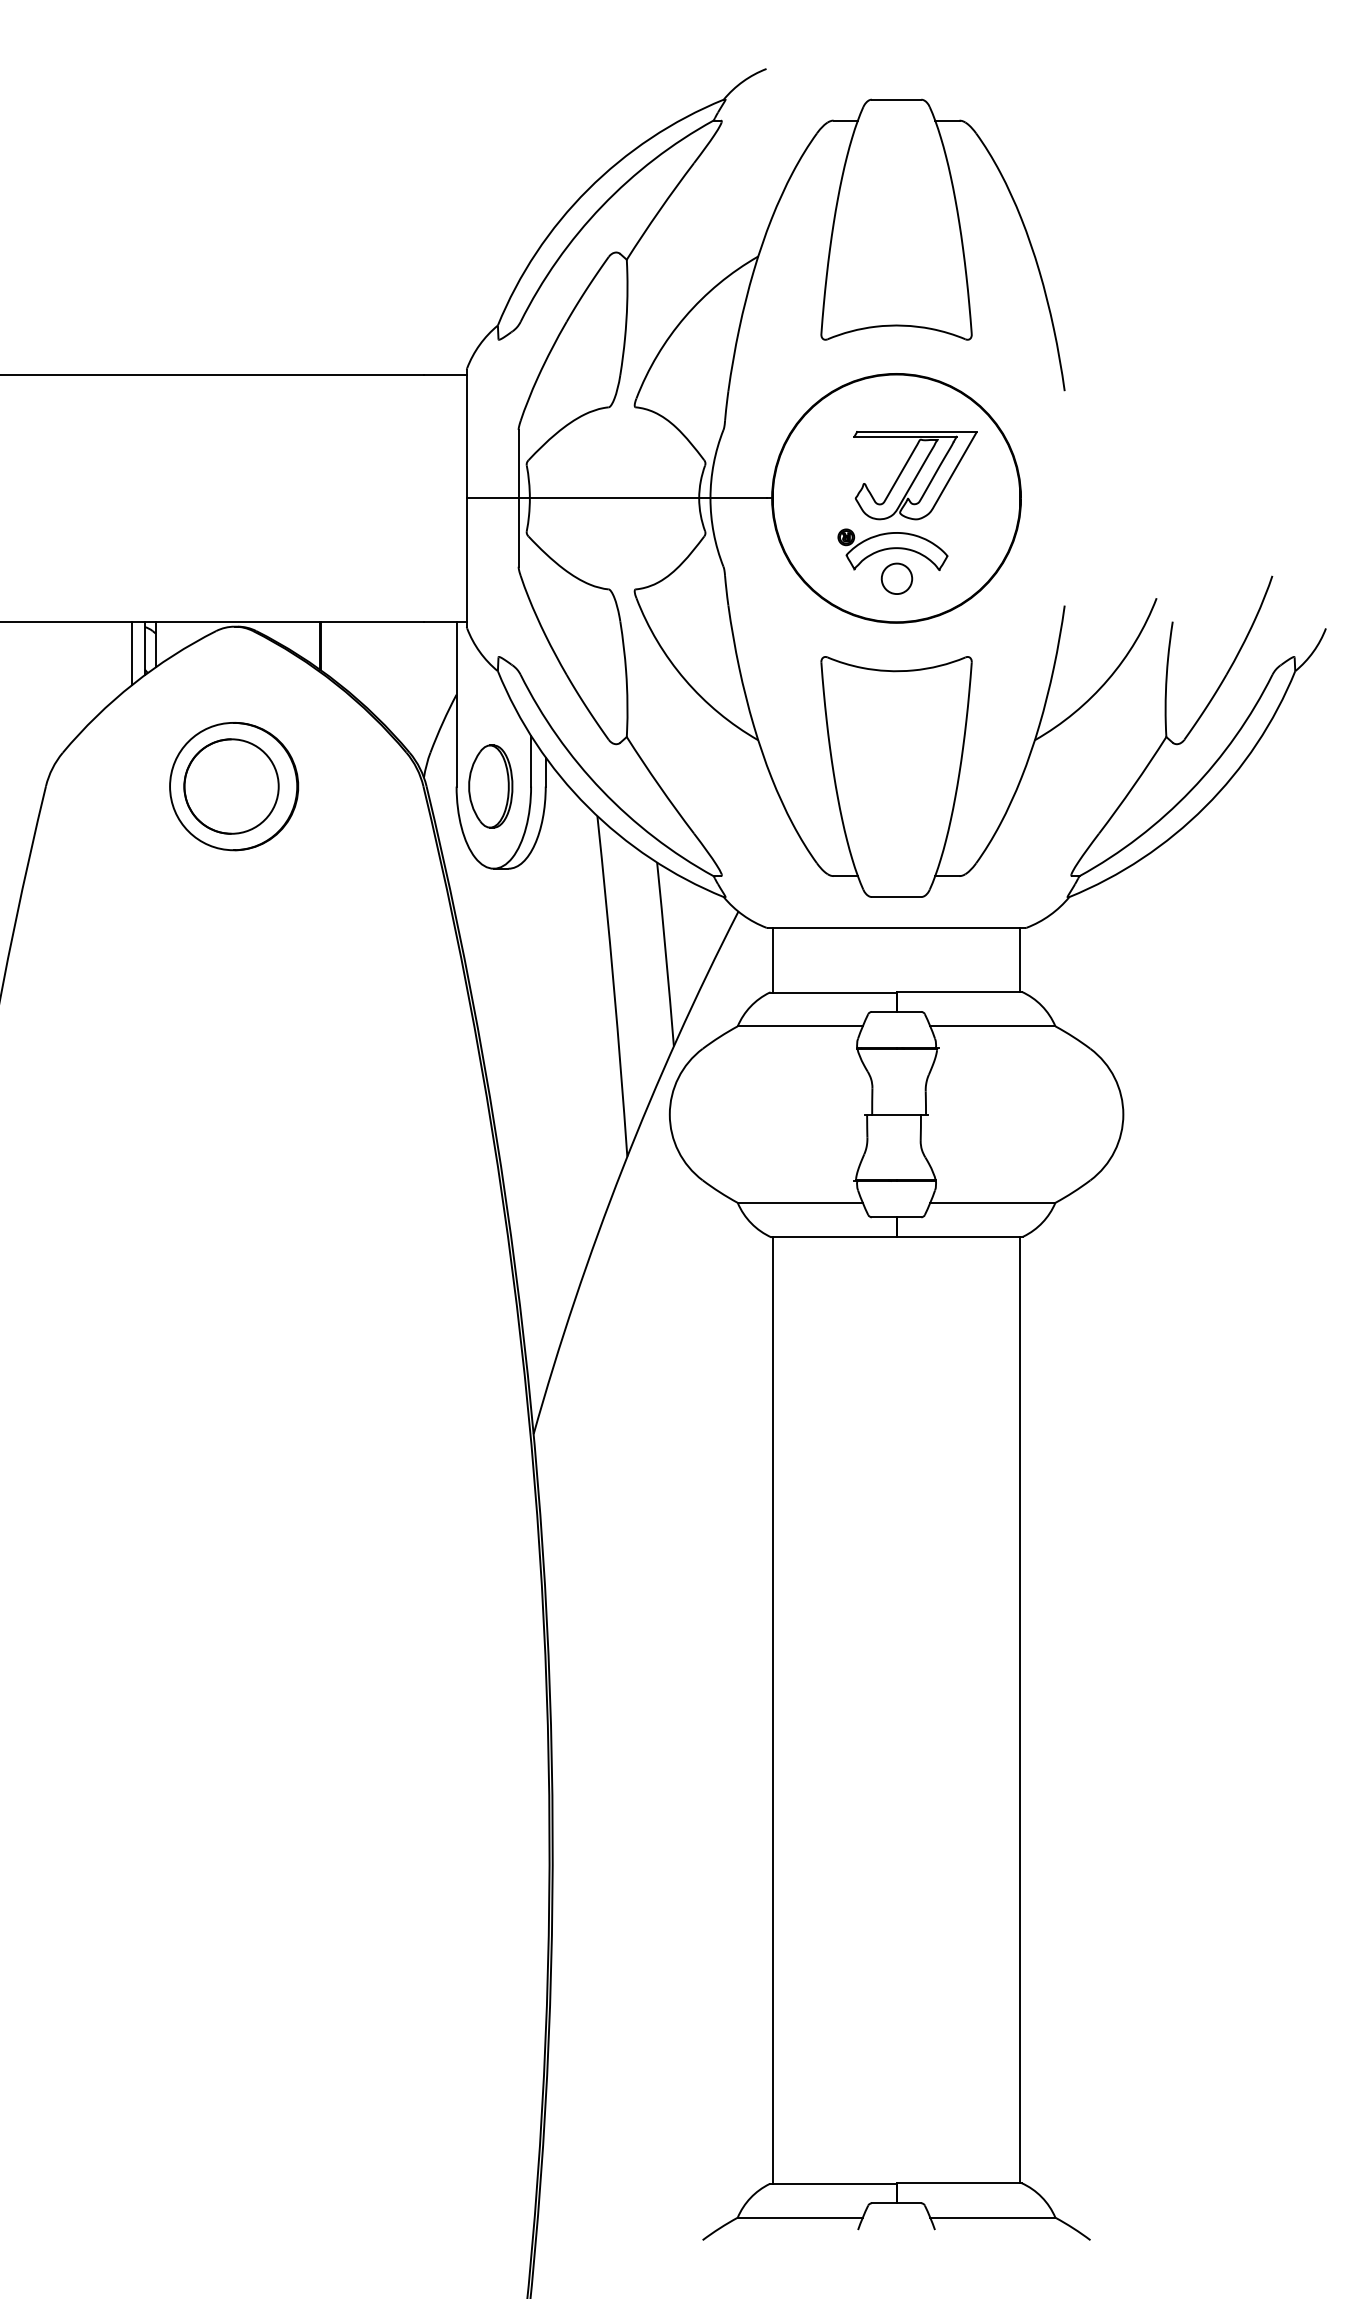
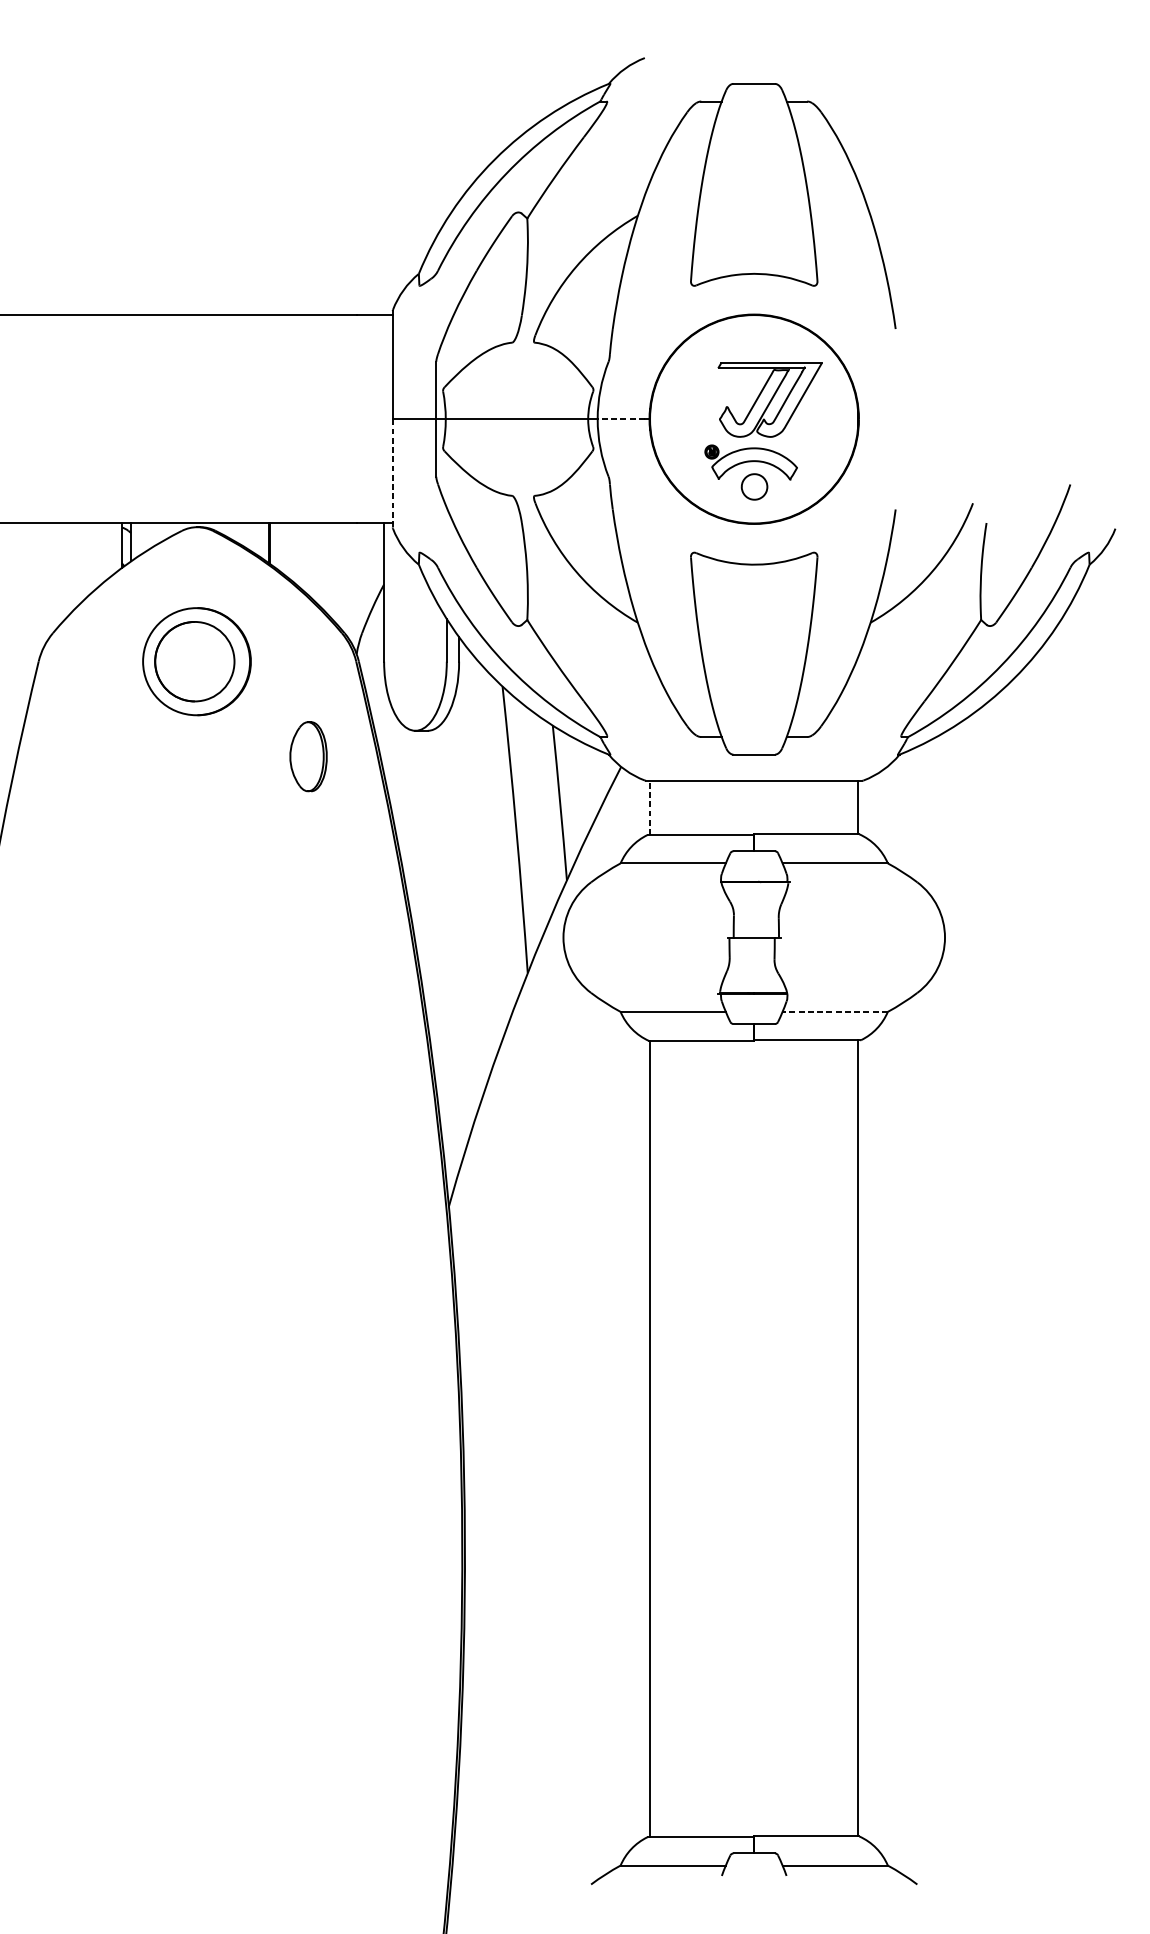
line: (738, 498) -> (621, 419), solid -> dashed
line: (466, 563) -> (392, 474), solid -> dashed
line: (132, 653) -> (111, 549), removed
part: (490, 786) -> (308, 756), moved
line: (772, 959) -> (649, 807), solid -> dashed
line: (992, 1202) -> (834, 1011), solid -> dashed

